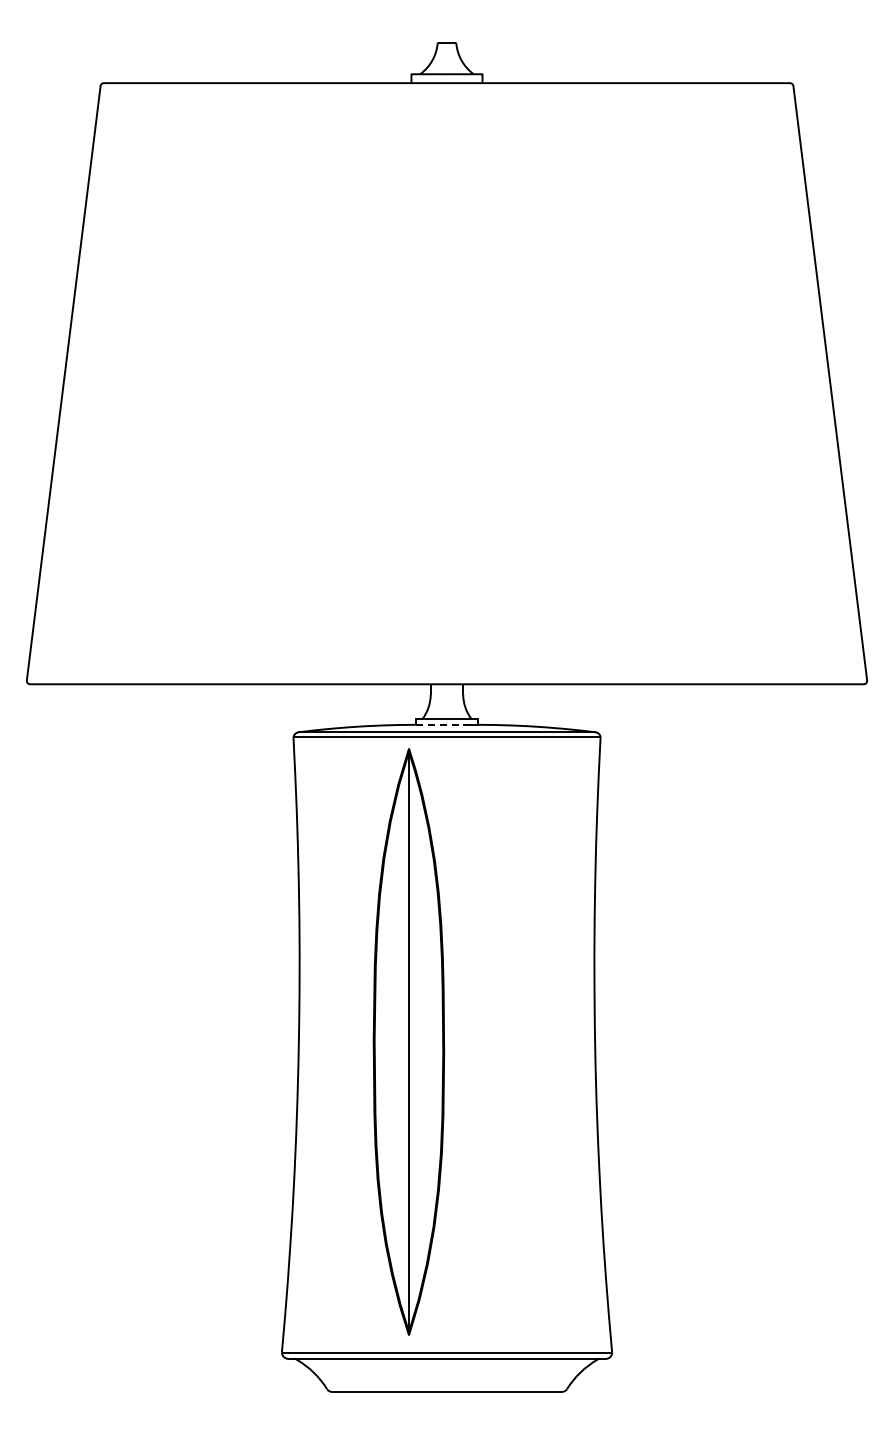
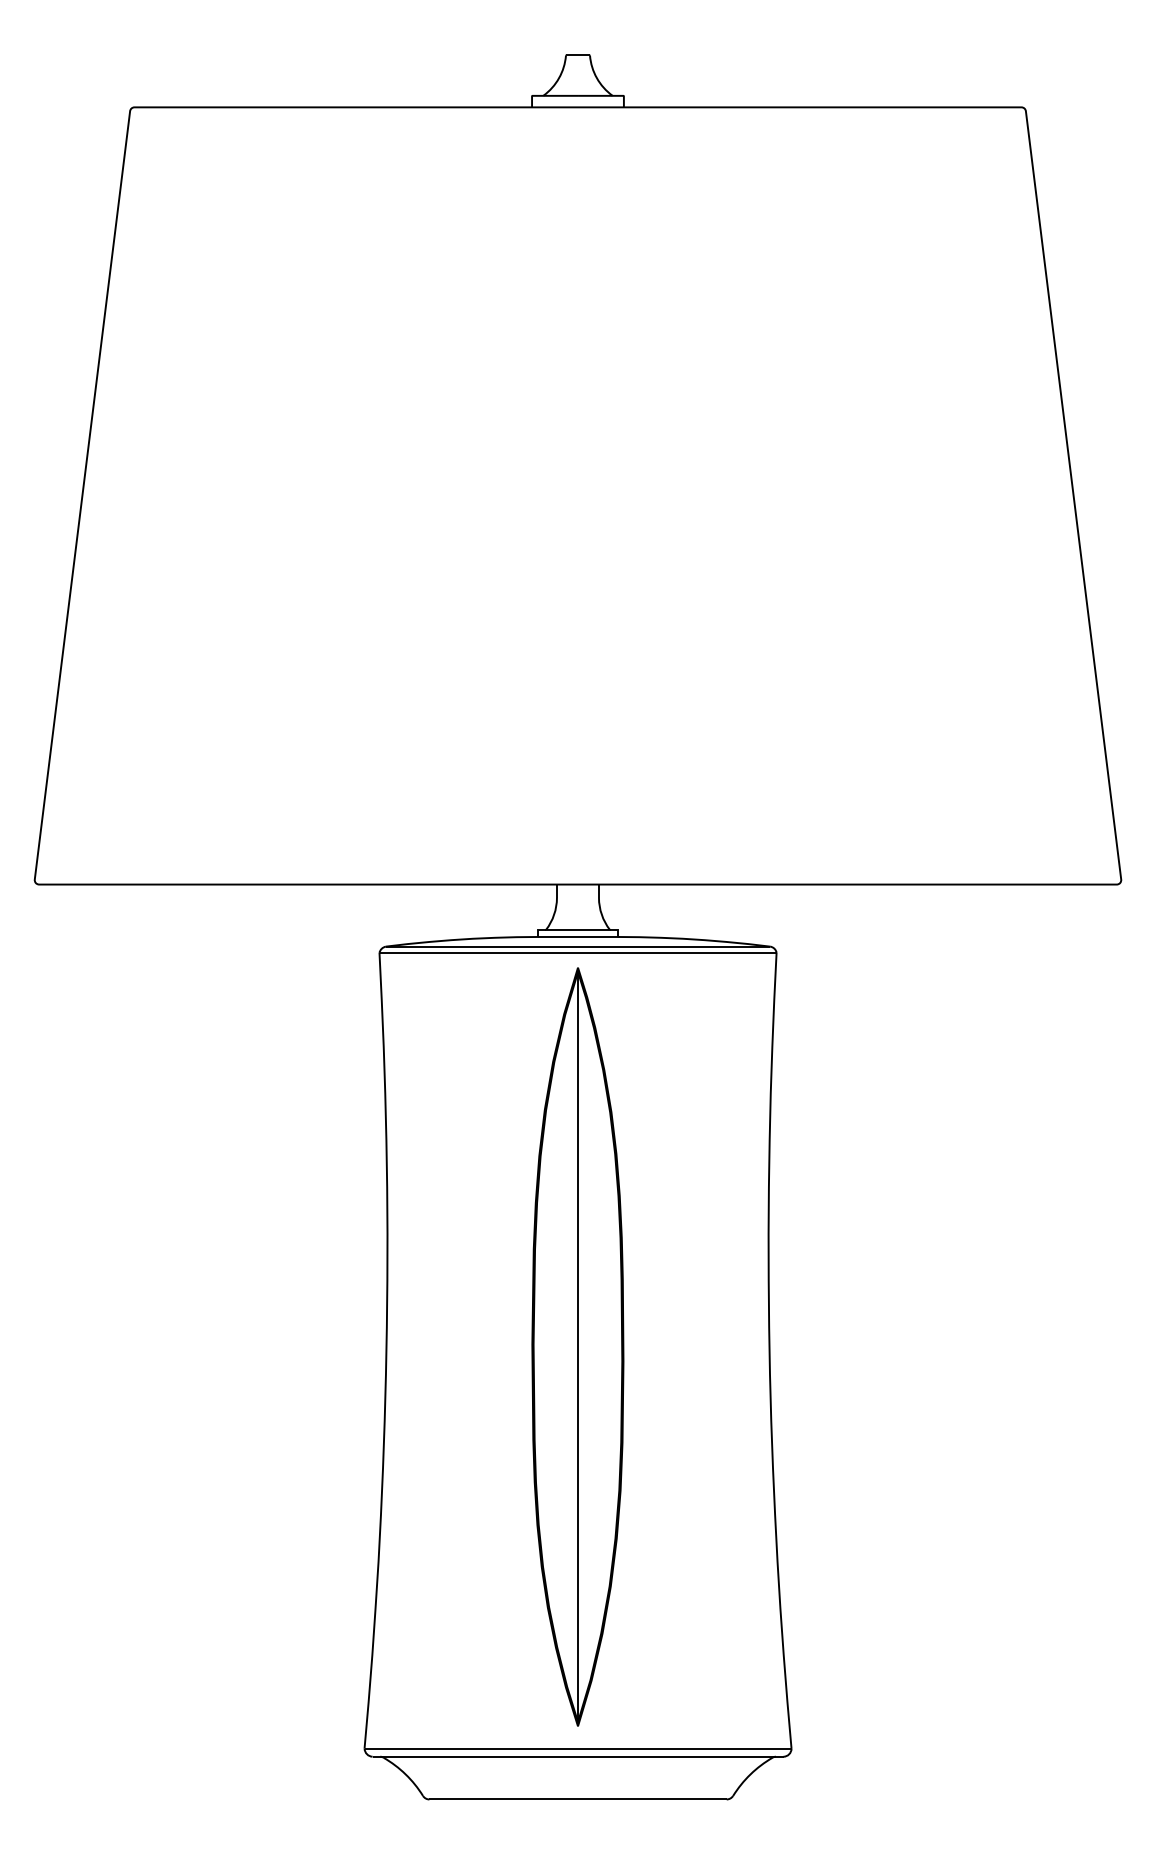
line: (440, 724) -> (569, 936), dashed -> solid
part: (408, 1041) -> (577, 1346), moved

